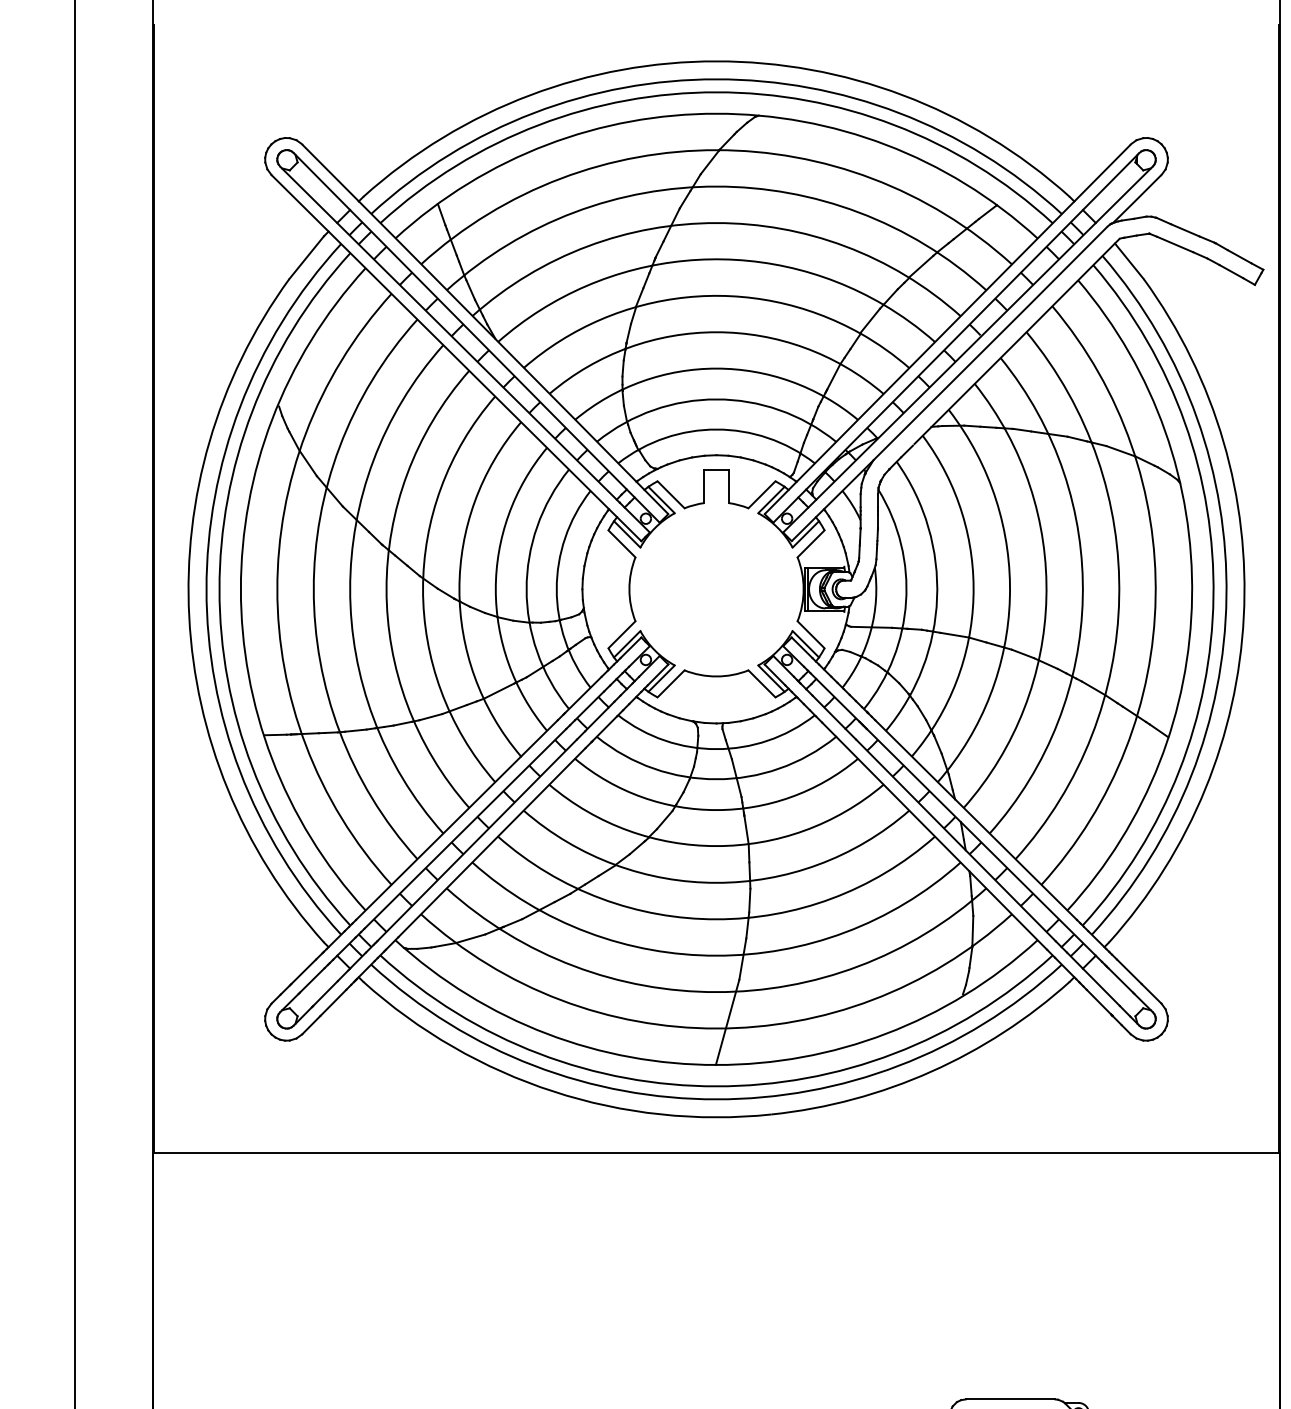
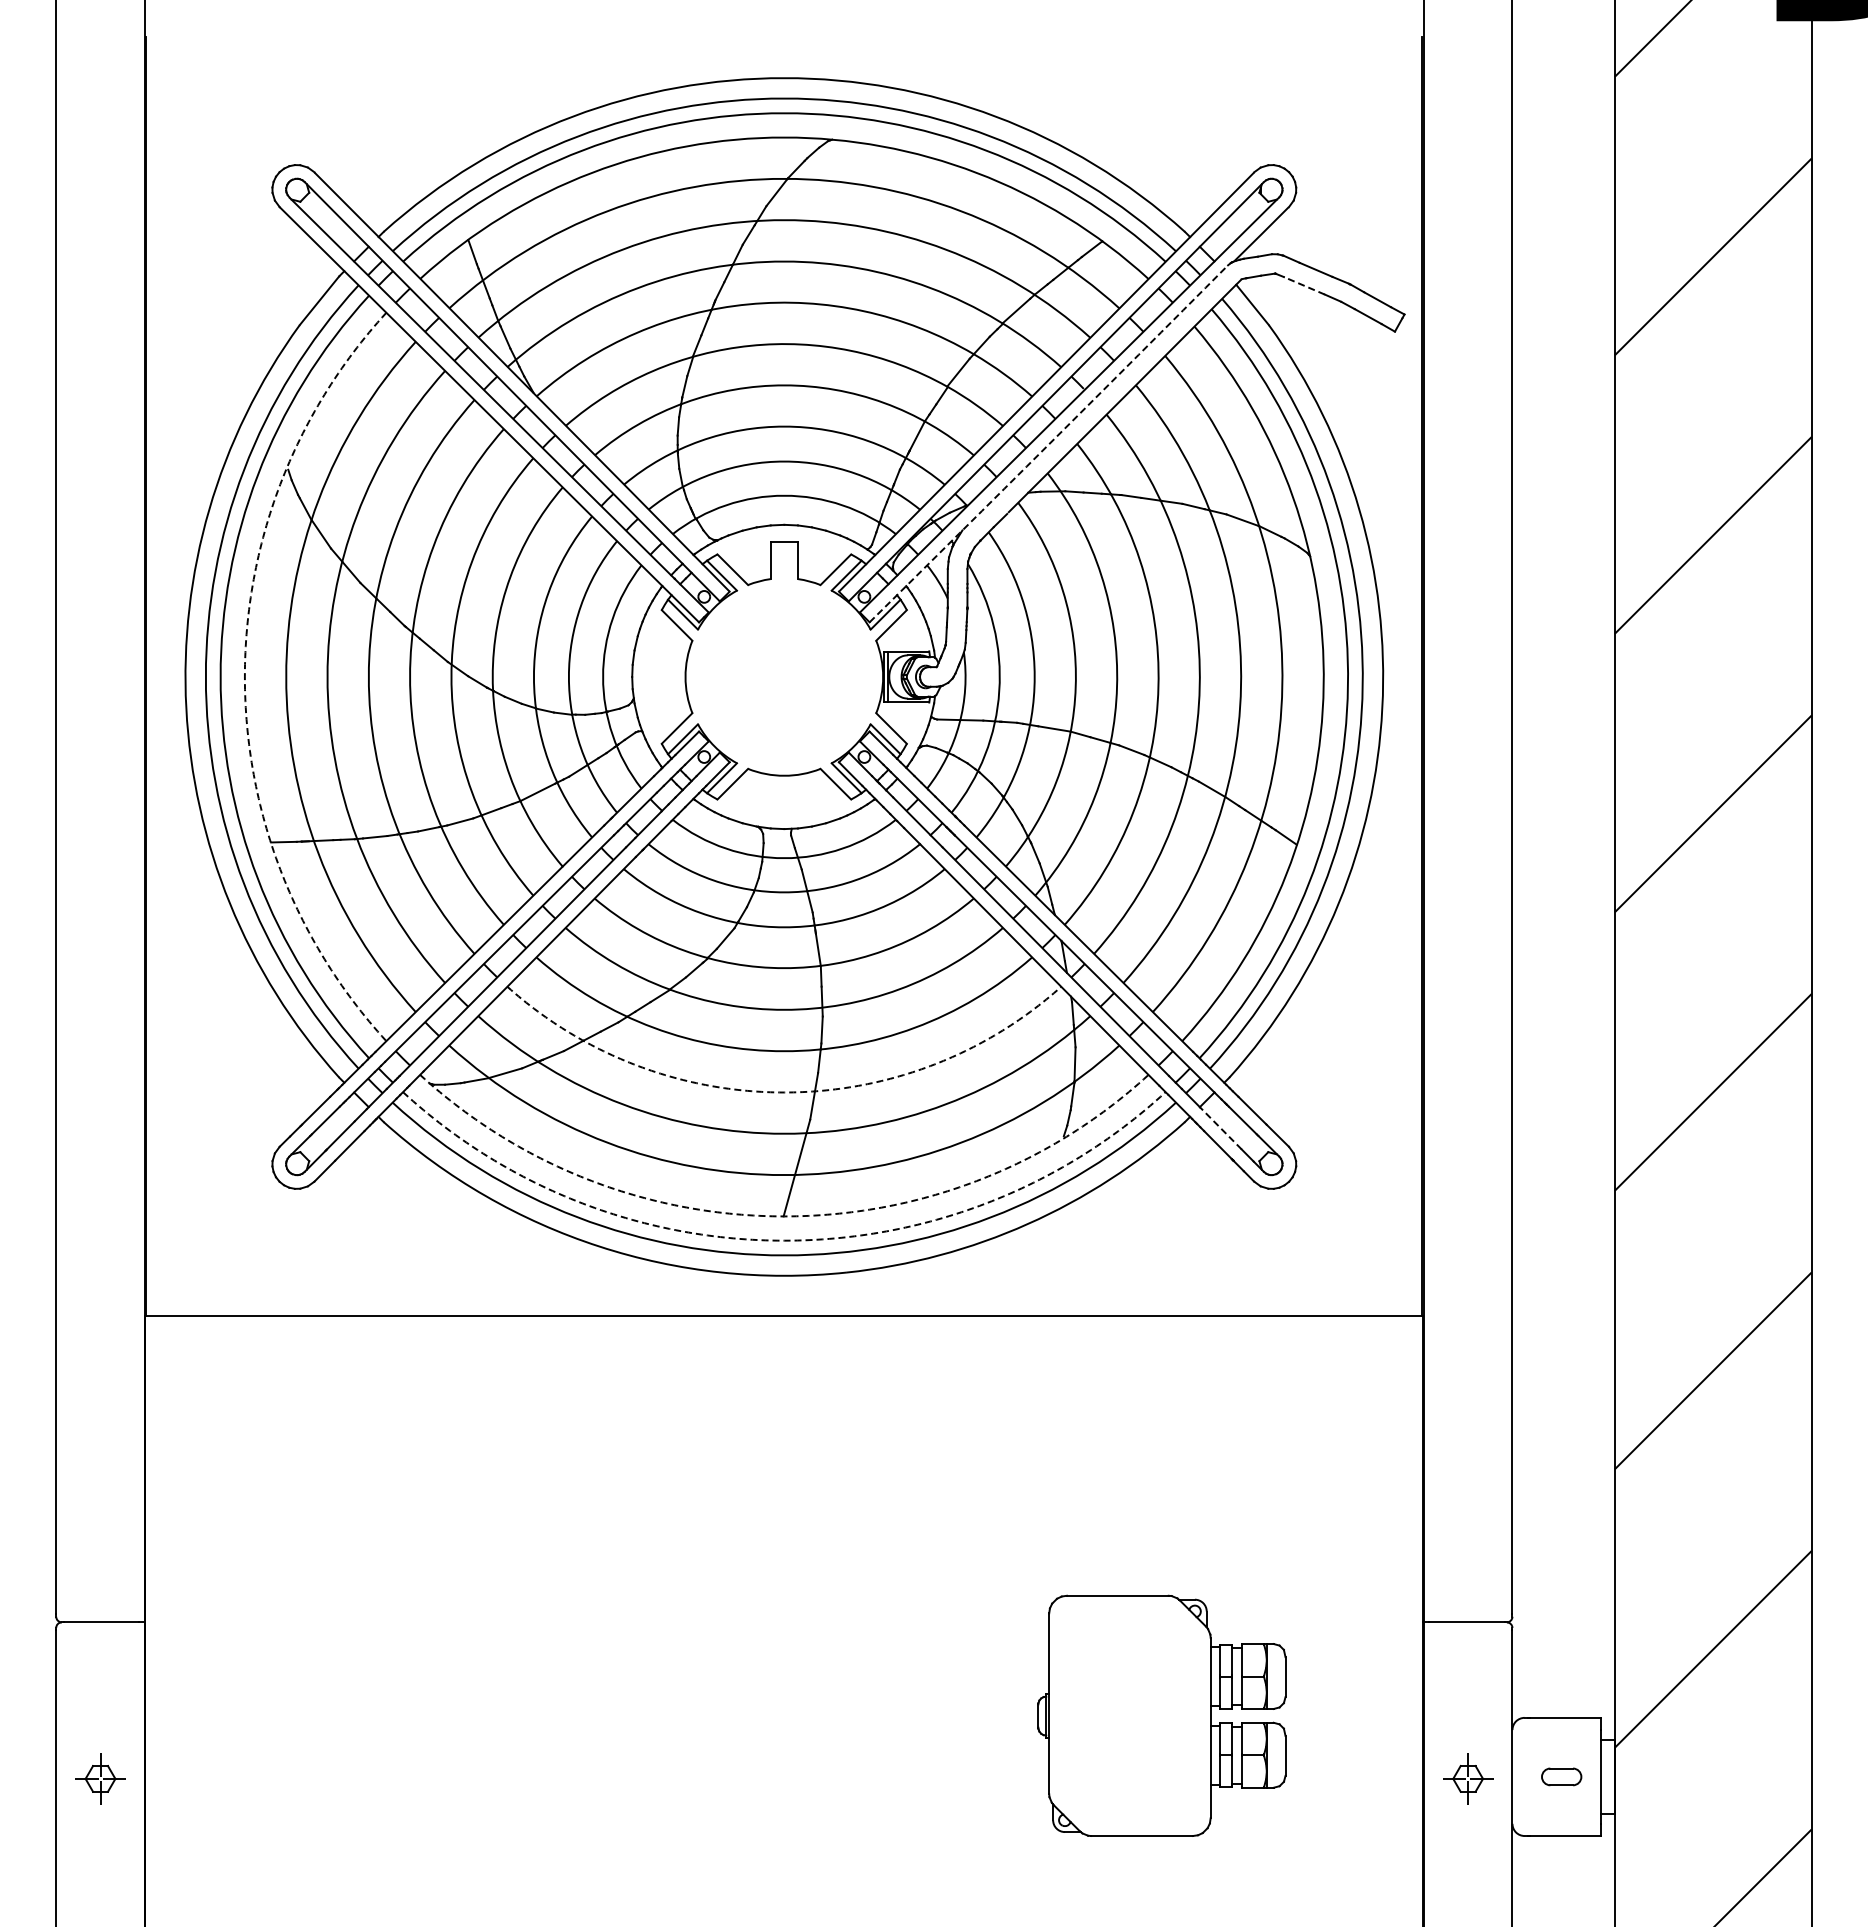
line: (1174, 244) -> (1303, 285), solid -> dashed
arc: (950, 384) -> (1049, 444), solid -> dashed
arc: (240, 588) -> (244, 676), solid -> dashed
arc: (716, 955) -> (784, 1092), solid -> dashed
line: (1101, 987) -> (1220, 1128), solid -> dashed
arc: (716, 1065) -> (784, 1216), solid -> dashed
arc: (716, 1086) -> (784, 1240), solid -> dashed

